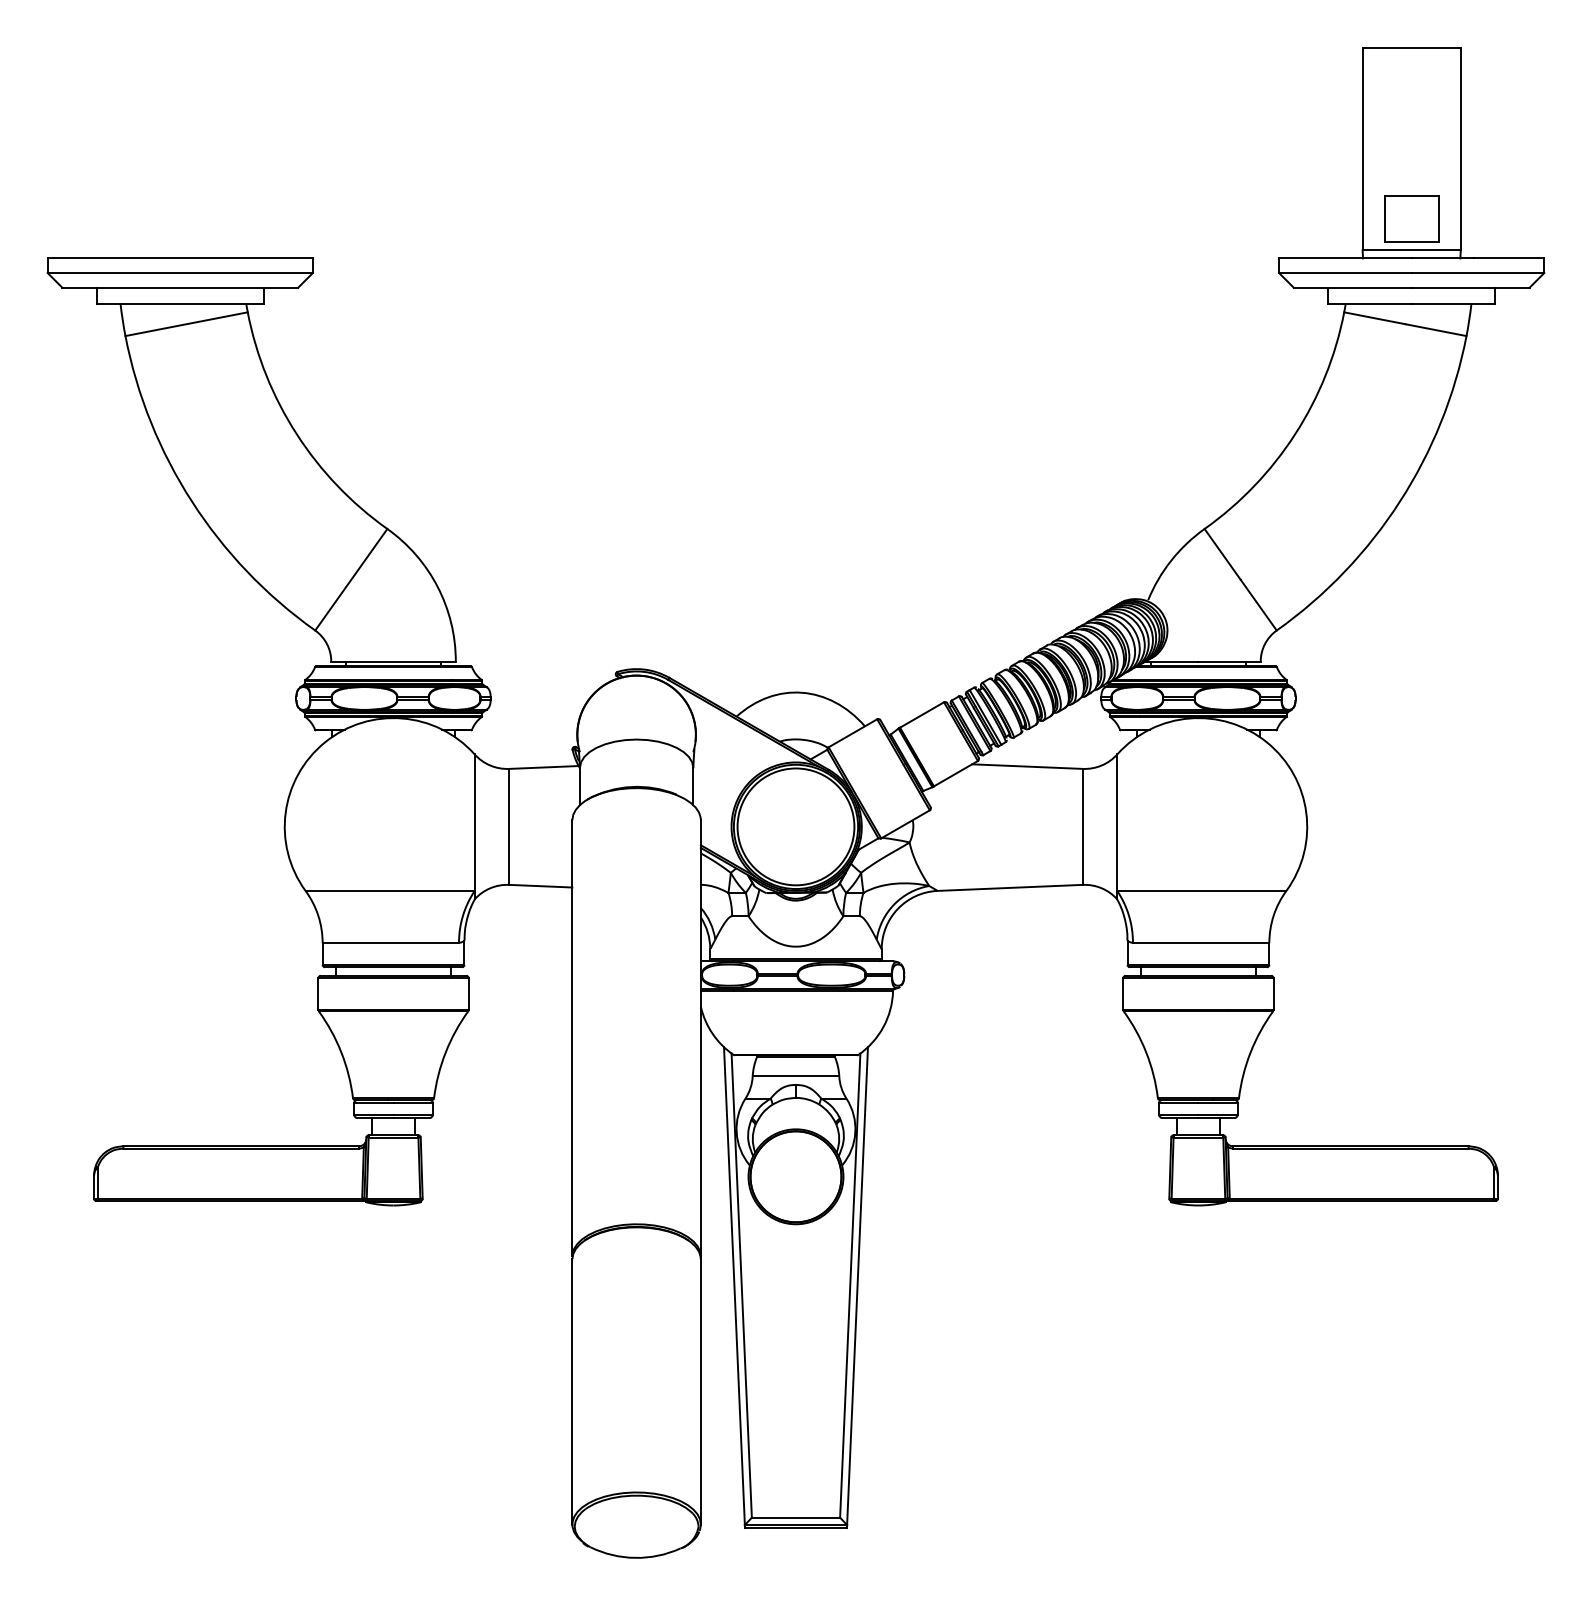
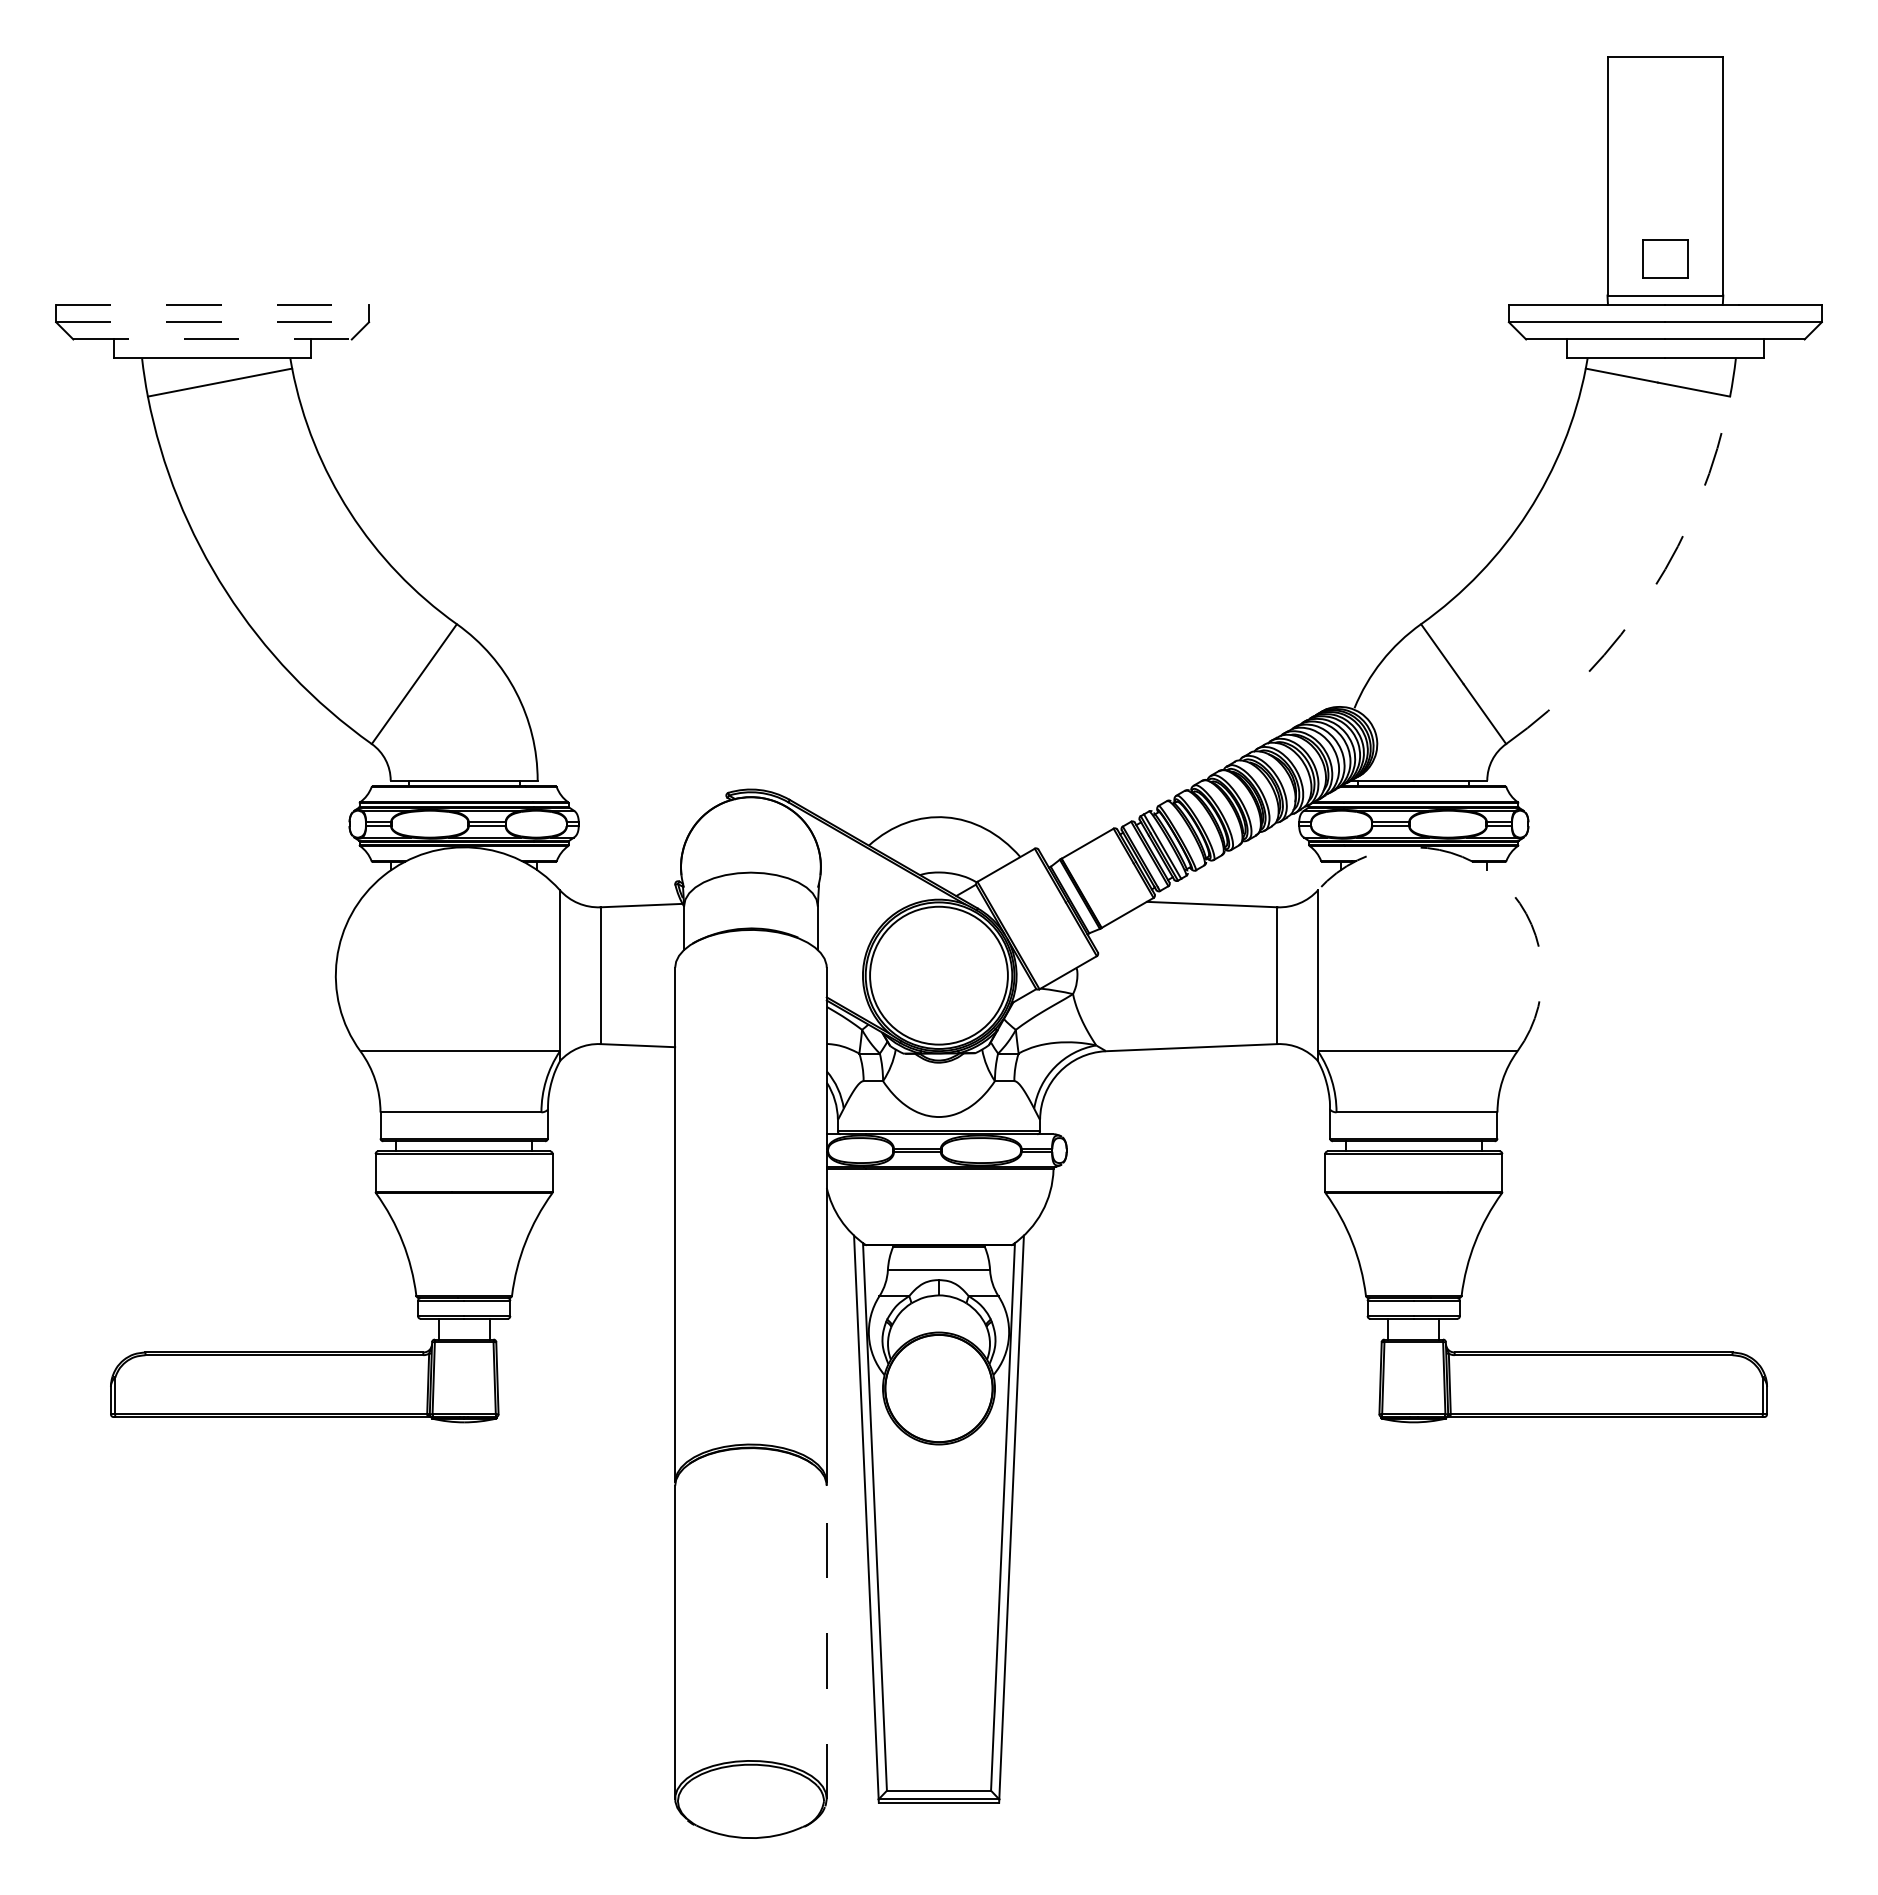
part: (1410, 219) -> (1664, 258), size x0.7
line: (181, 258) -> (213, 305), solid -> dashed
line: (181, 273) -> (213, 322), solid -> dashed
line: (181, 287) -> (213, 339), solid -> dashed
arc: (1399, 501) -> (1651, 591), solid -> dashed
arc: (1266, 741) -> (1494, 875), solid -> dashed
line: (700, 1391) -> (826, 1641), solid -> dashed

